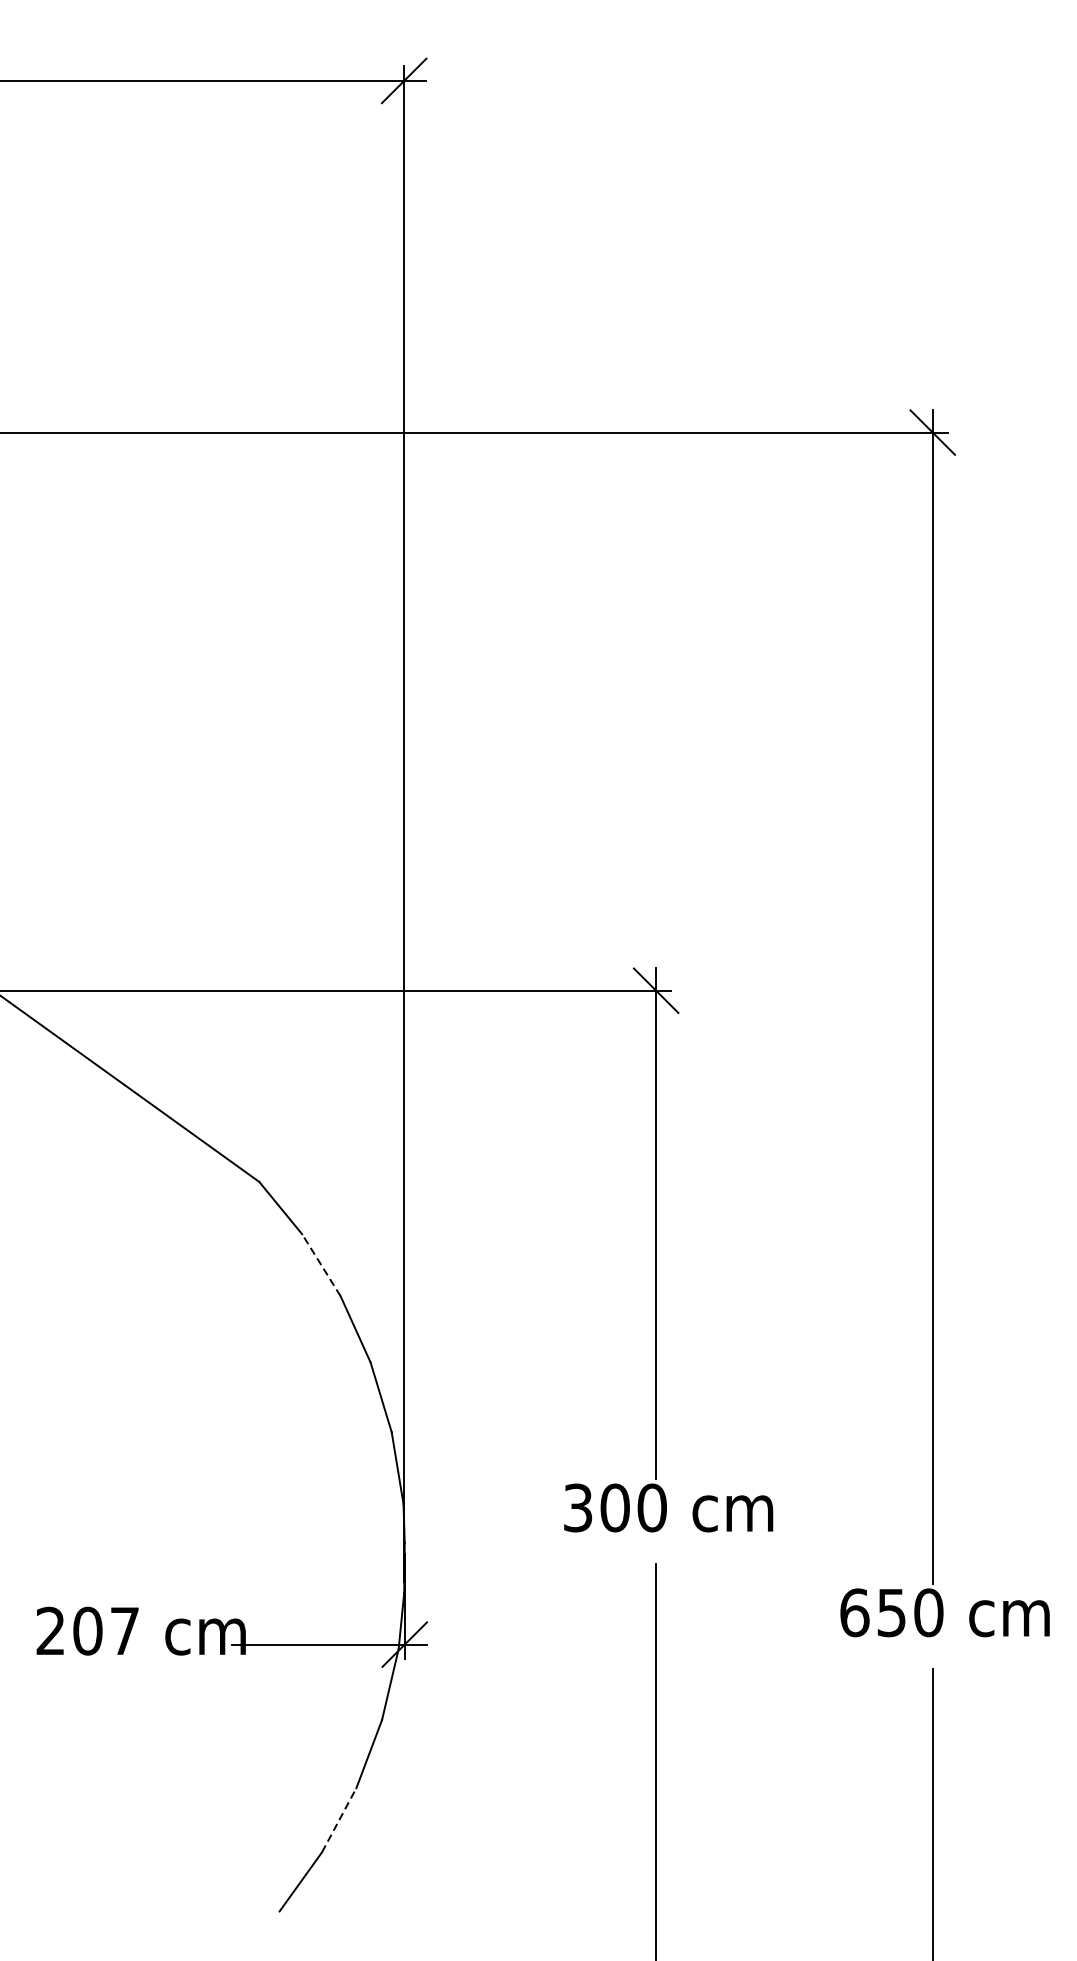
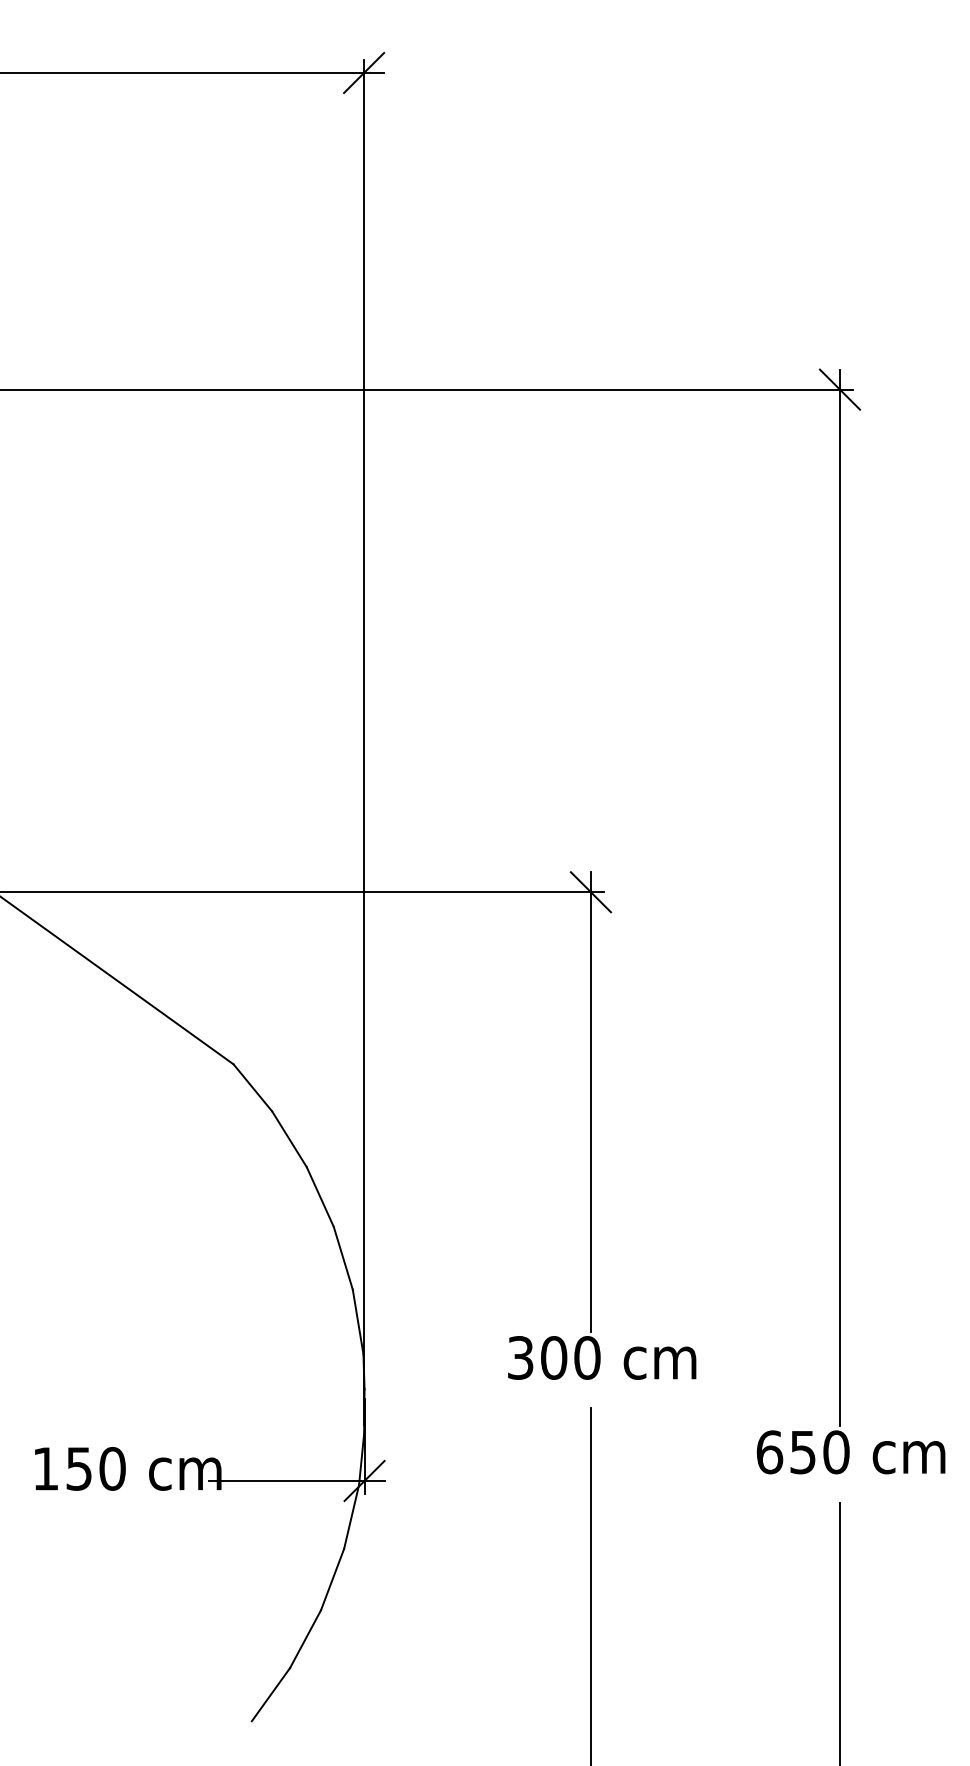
line: (321, 1265) -> (289, 1139), dashed -> solid
text: (88, 1630) -> (79, 1468), 207 -> 150
line: (339, 1820) -> (305, 1639), dashed -> solid

